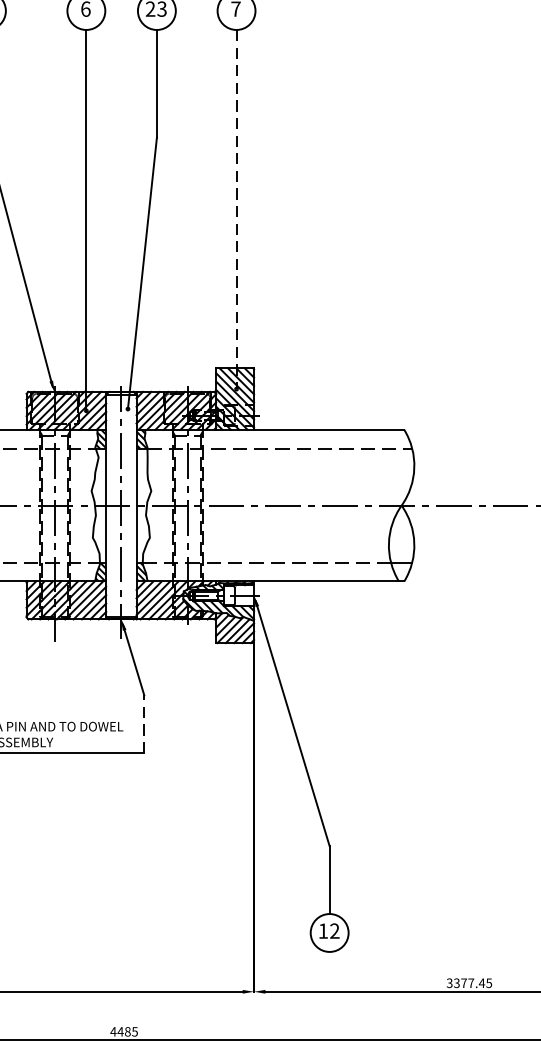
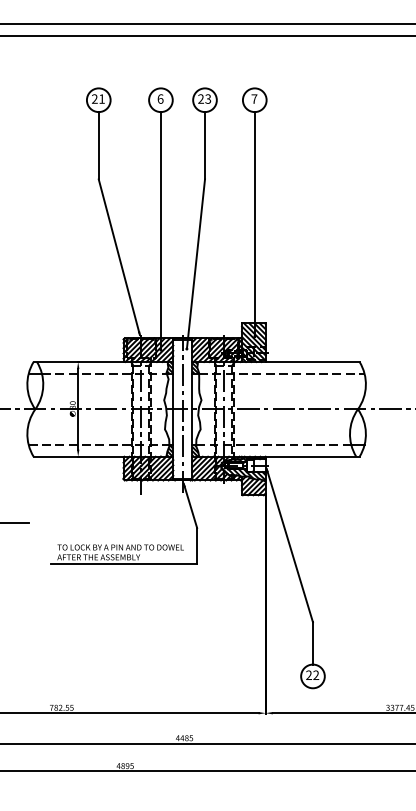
line: (236, 209) -> (254, 224), dashed -> solid
line: (144, 723) -> (197, 545), dashed -> solid
text: (322, 929) -> (308, 674), 12 -> 22

